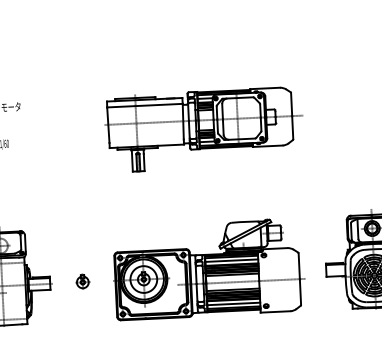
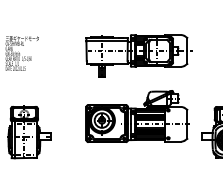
part: (208, 269) -> (137, 116), moved
part: (82, 282) -> (68, 136), removed

